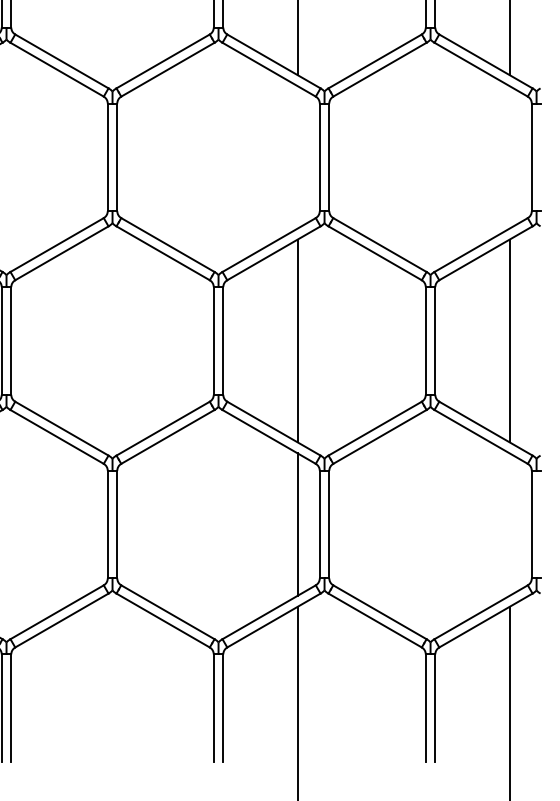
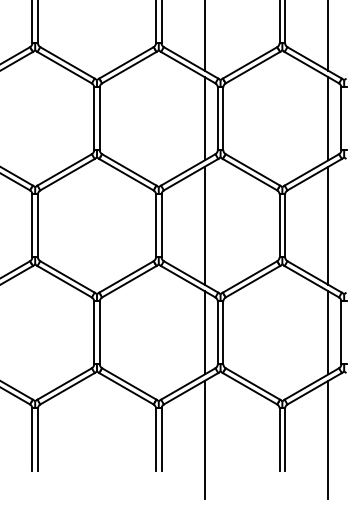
line: (296, 156) -> (204, 118), added
line: (509, 156) -> (328, 118), added
line: (509, 523) -> (328, 332), added

